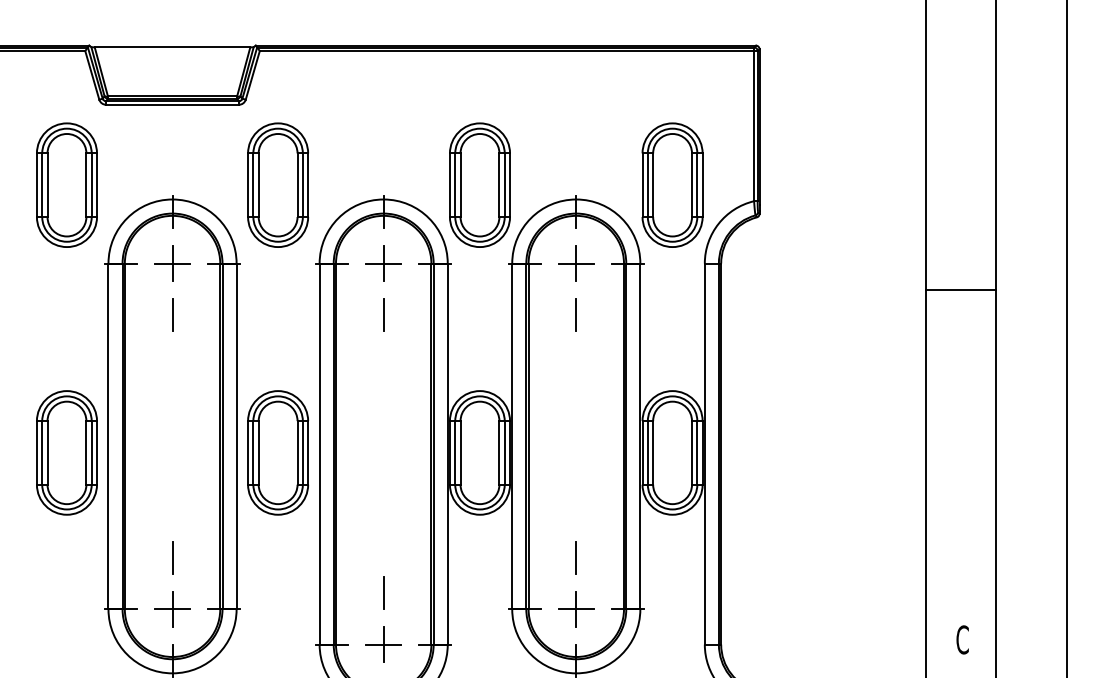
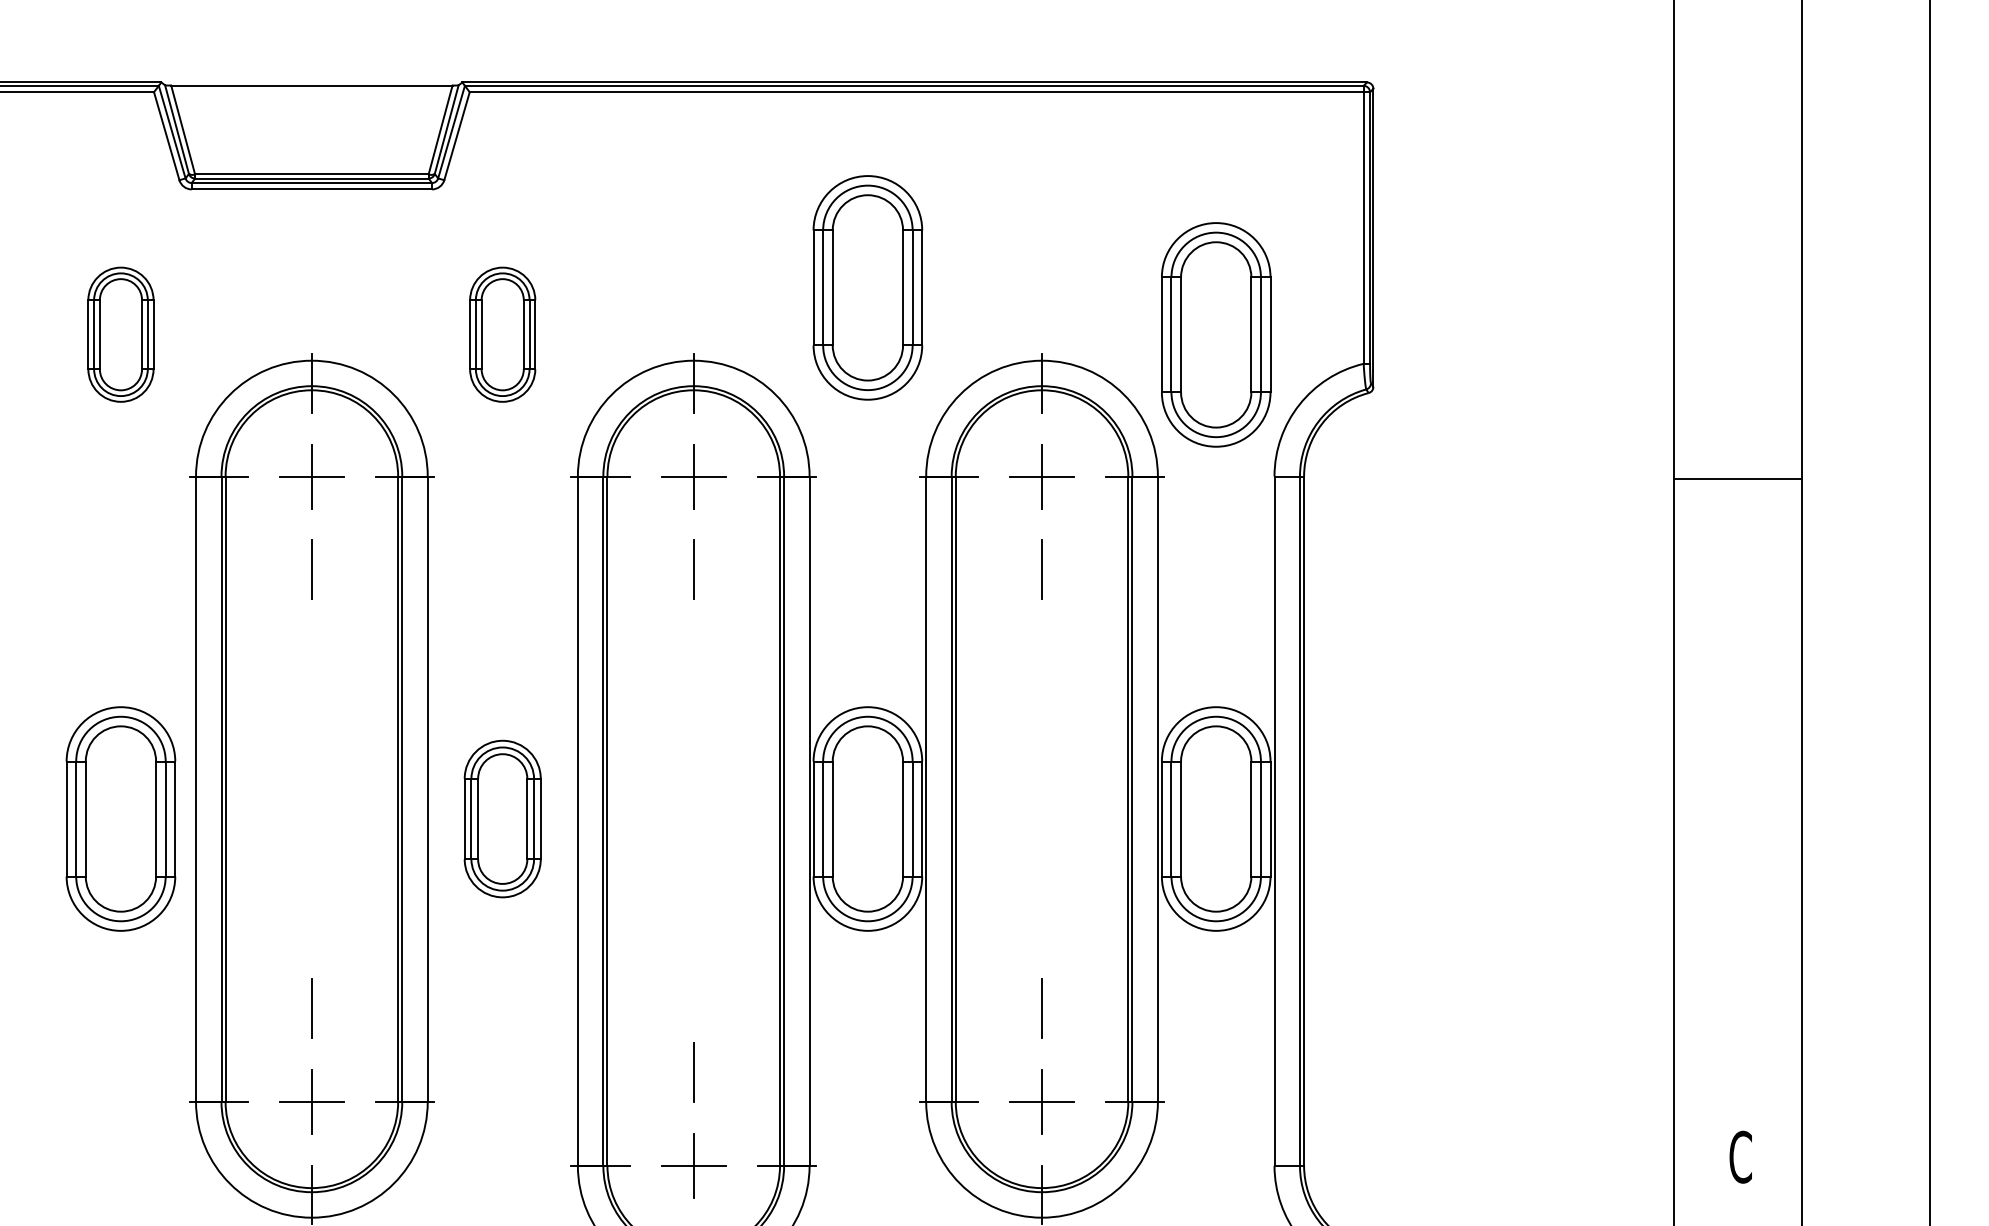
part: (66, 184) -> (120, 333), size x0.6
part: (277, 184) -> (501, 333), size x0.6
part: (479, 184) -> (867, 286), moved
line: (960, 289) -> (1736, 478), moved
part: (277, 452) -> (501, 818), size x0.7

